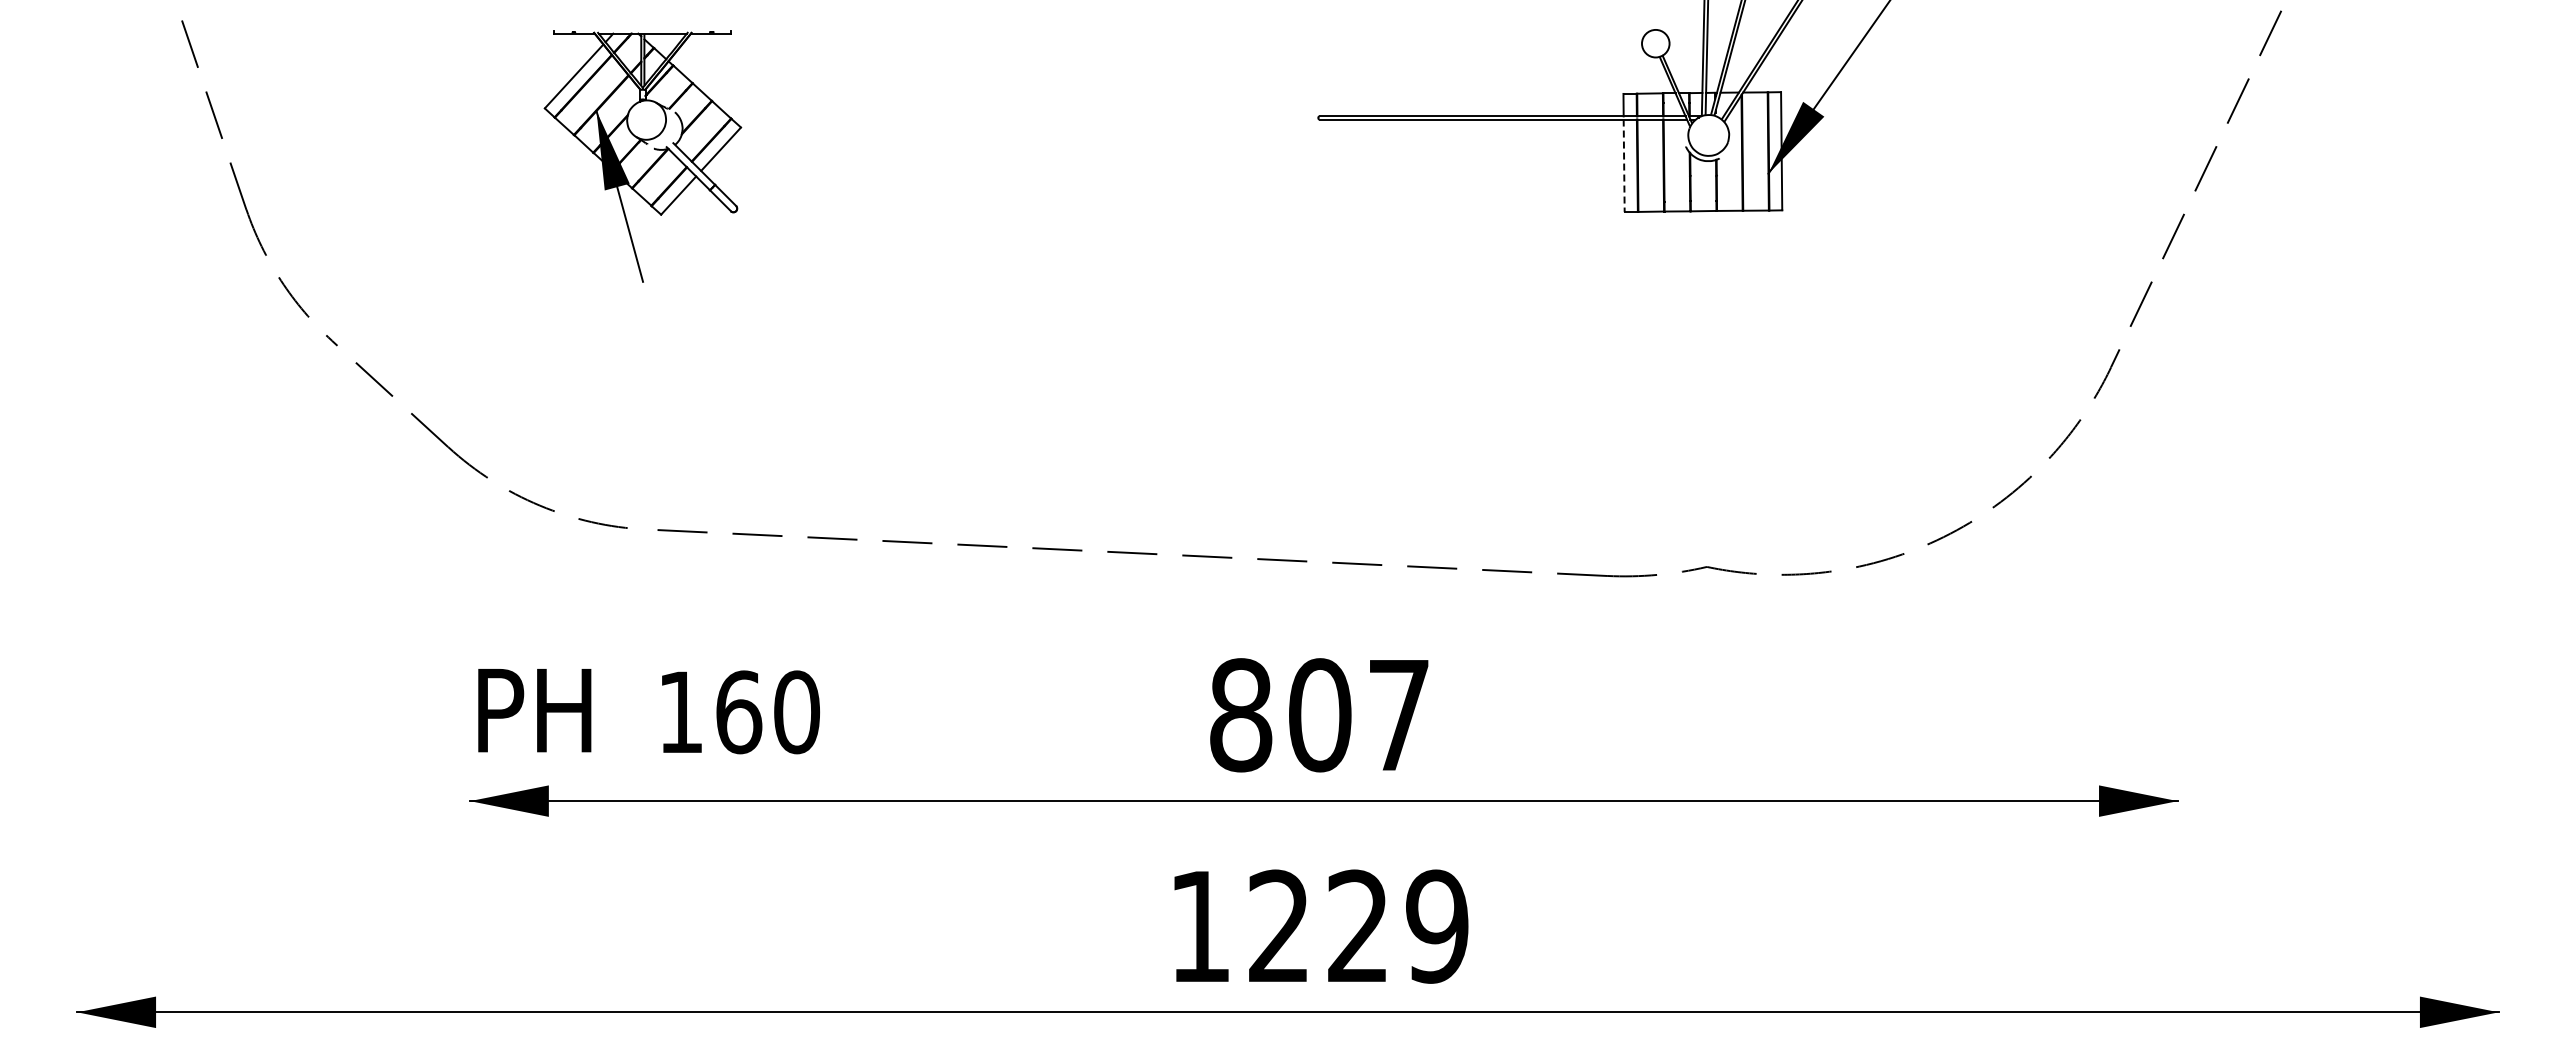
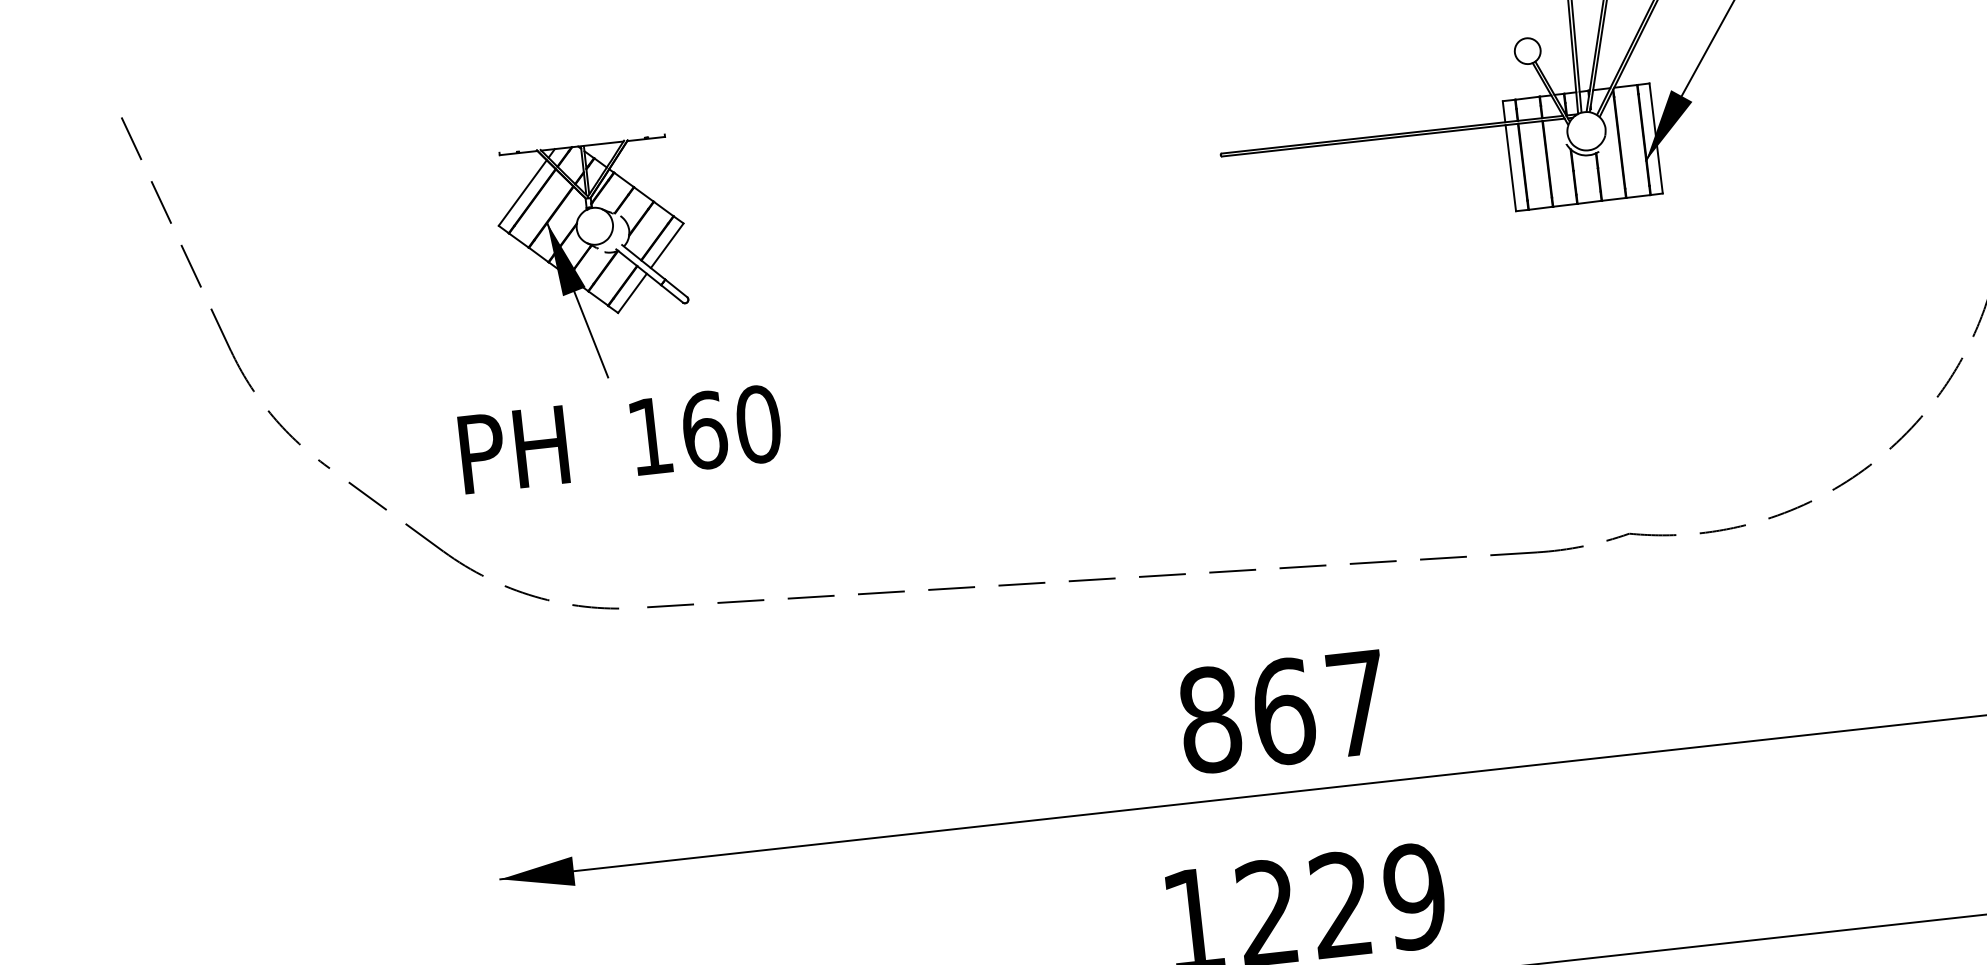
line: (1624, 166) -> (1511, 168), dashed -> solid
text: (648, 711) -> (620, 438), moved
text: (1320, 715) -> (1284, 711), 807 -> 867

